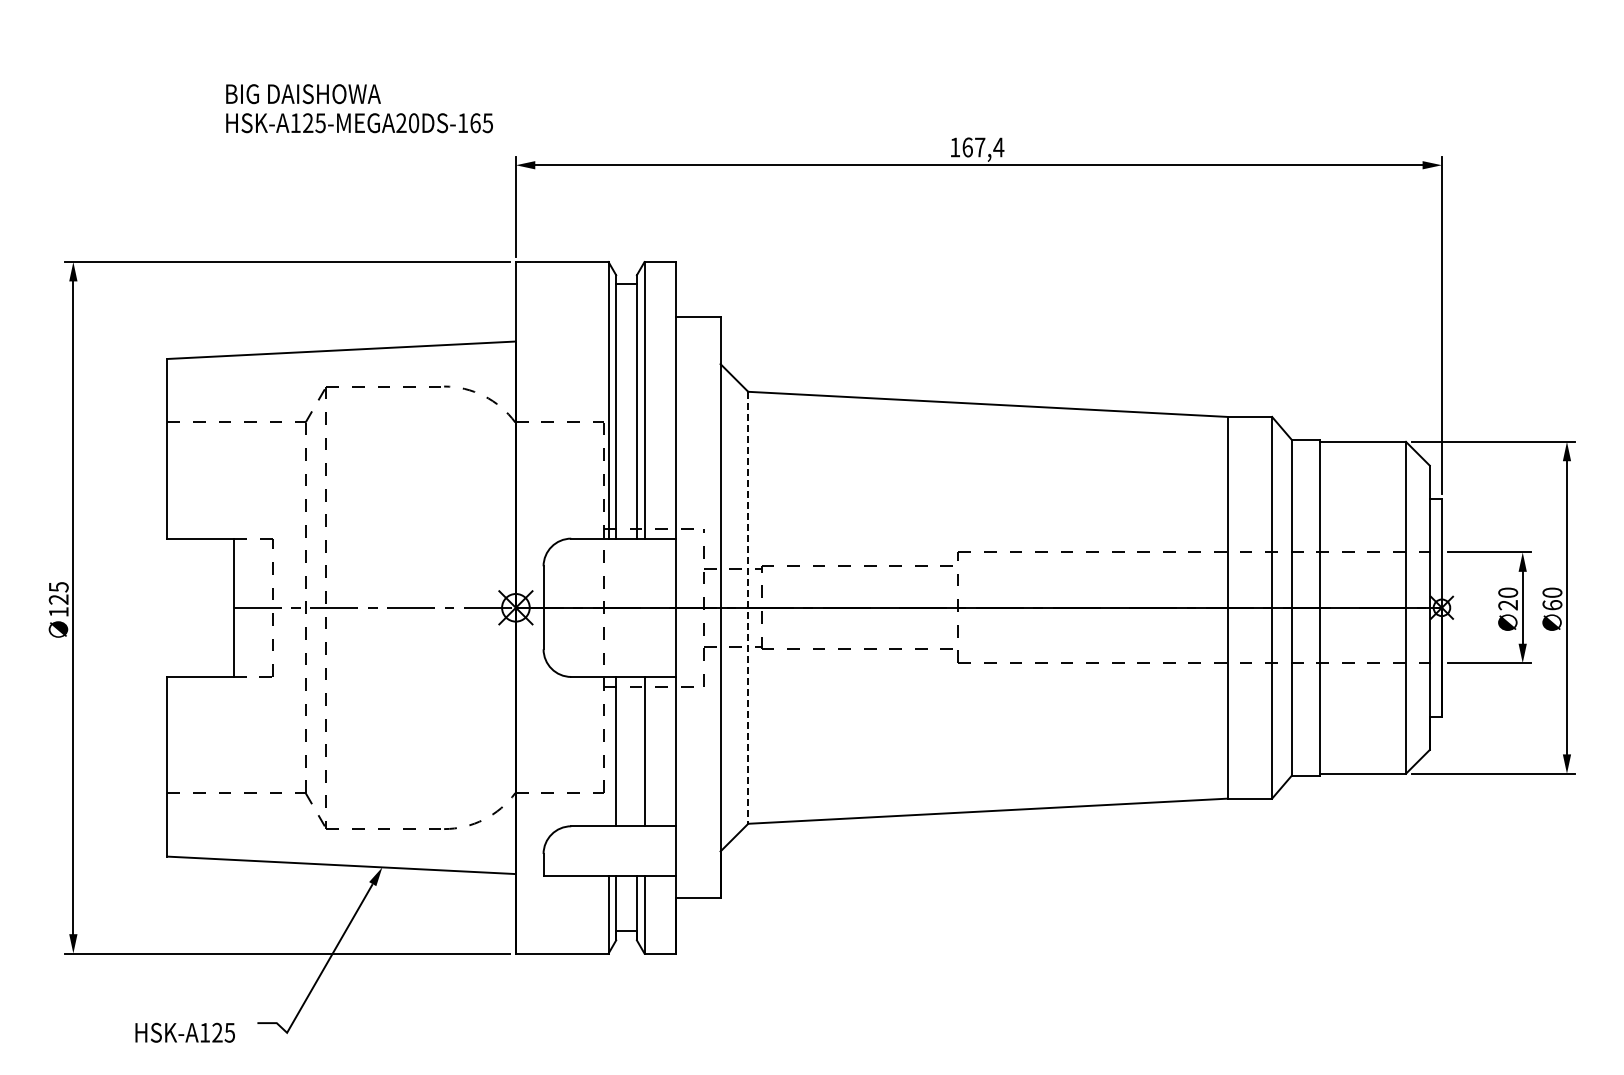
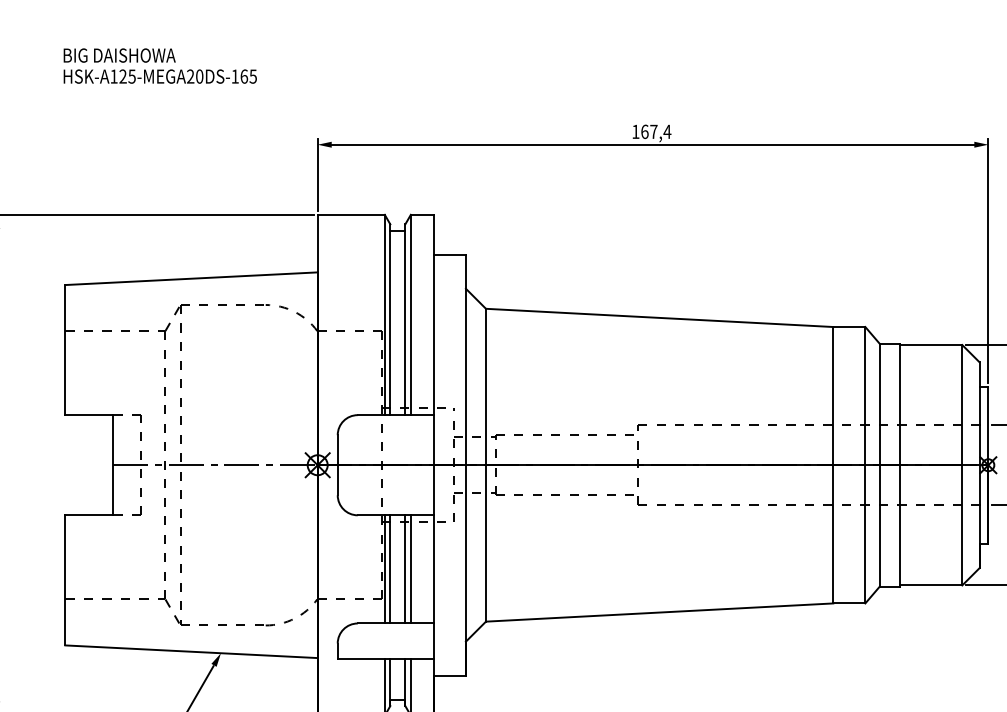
text: (359, 108) -> (160, 65), moved
line: (748, 607) -> (486, 465), dashed -> solid
line: (608, 751) -> (384, 569), added
line: (636, 751) -> (405, 569), added

